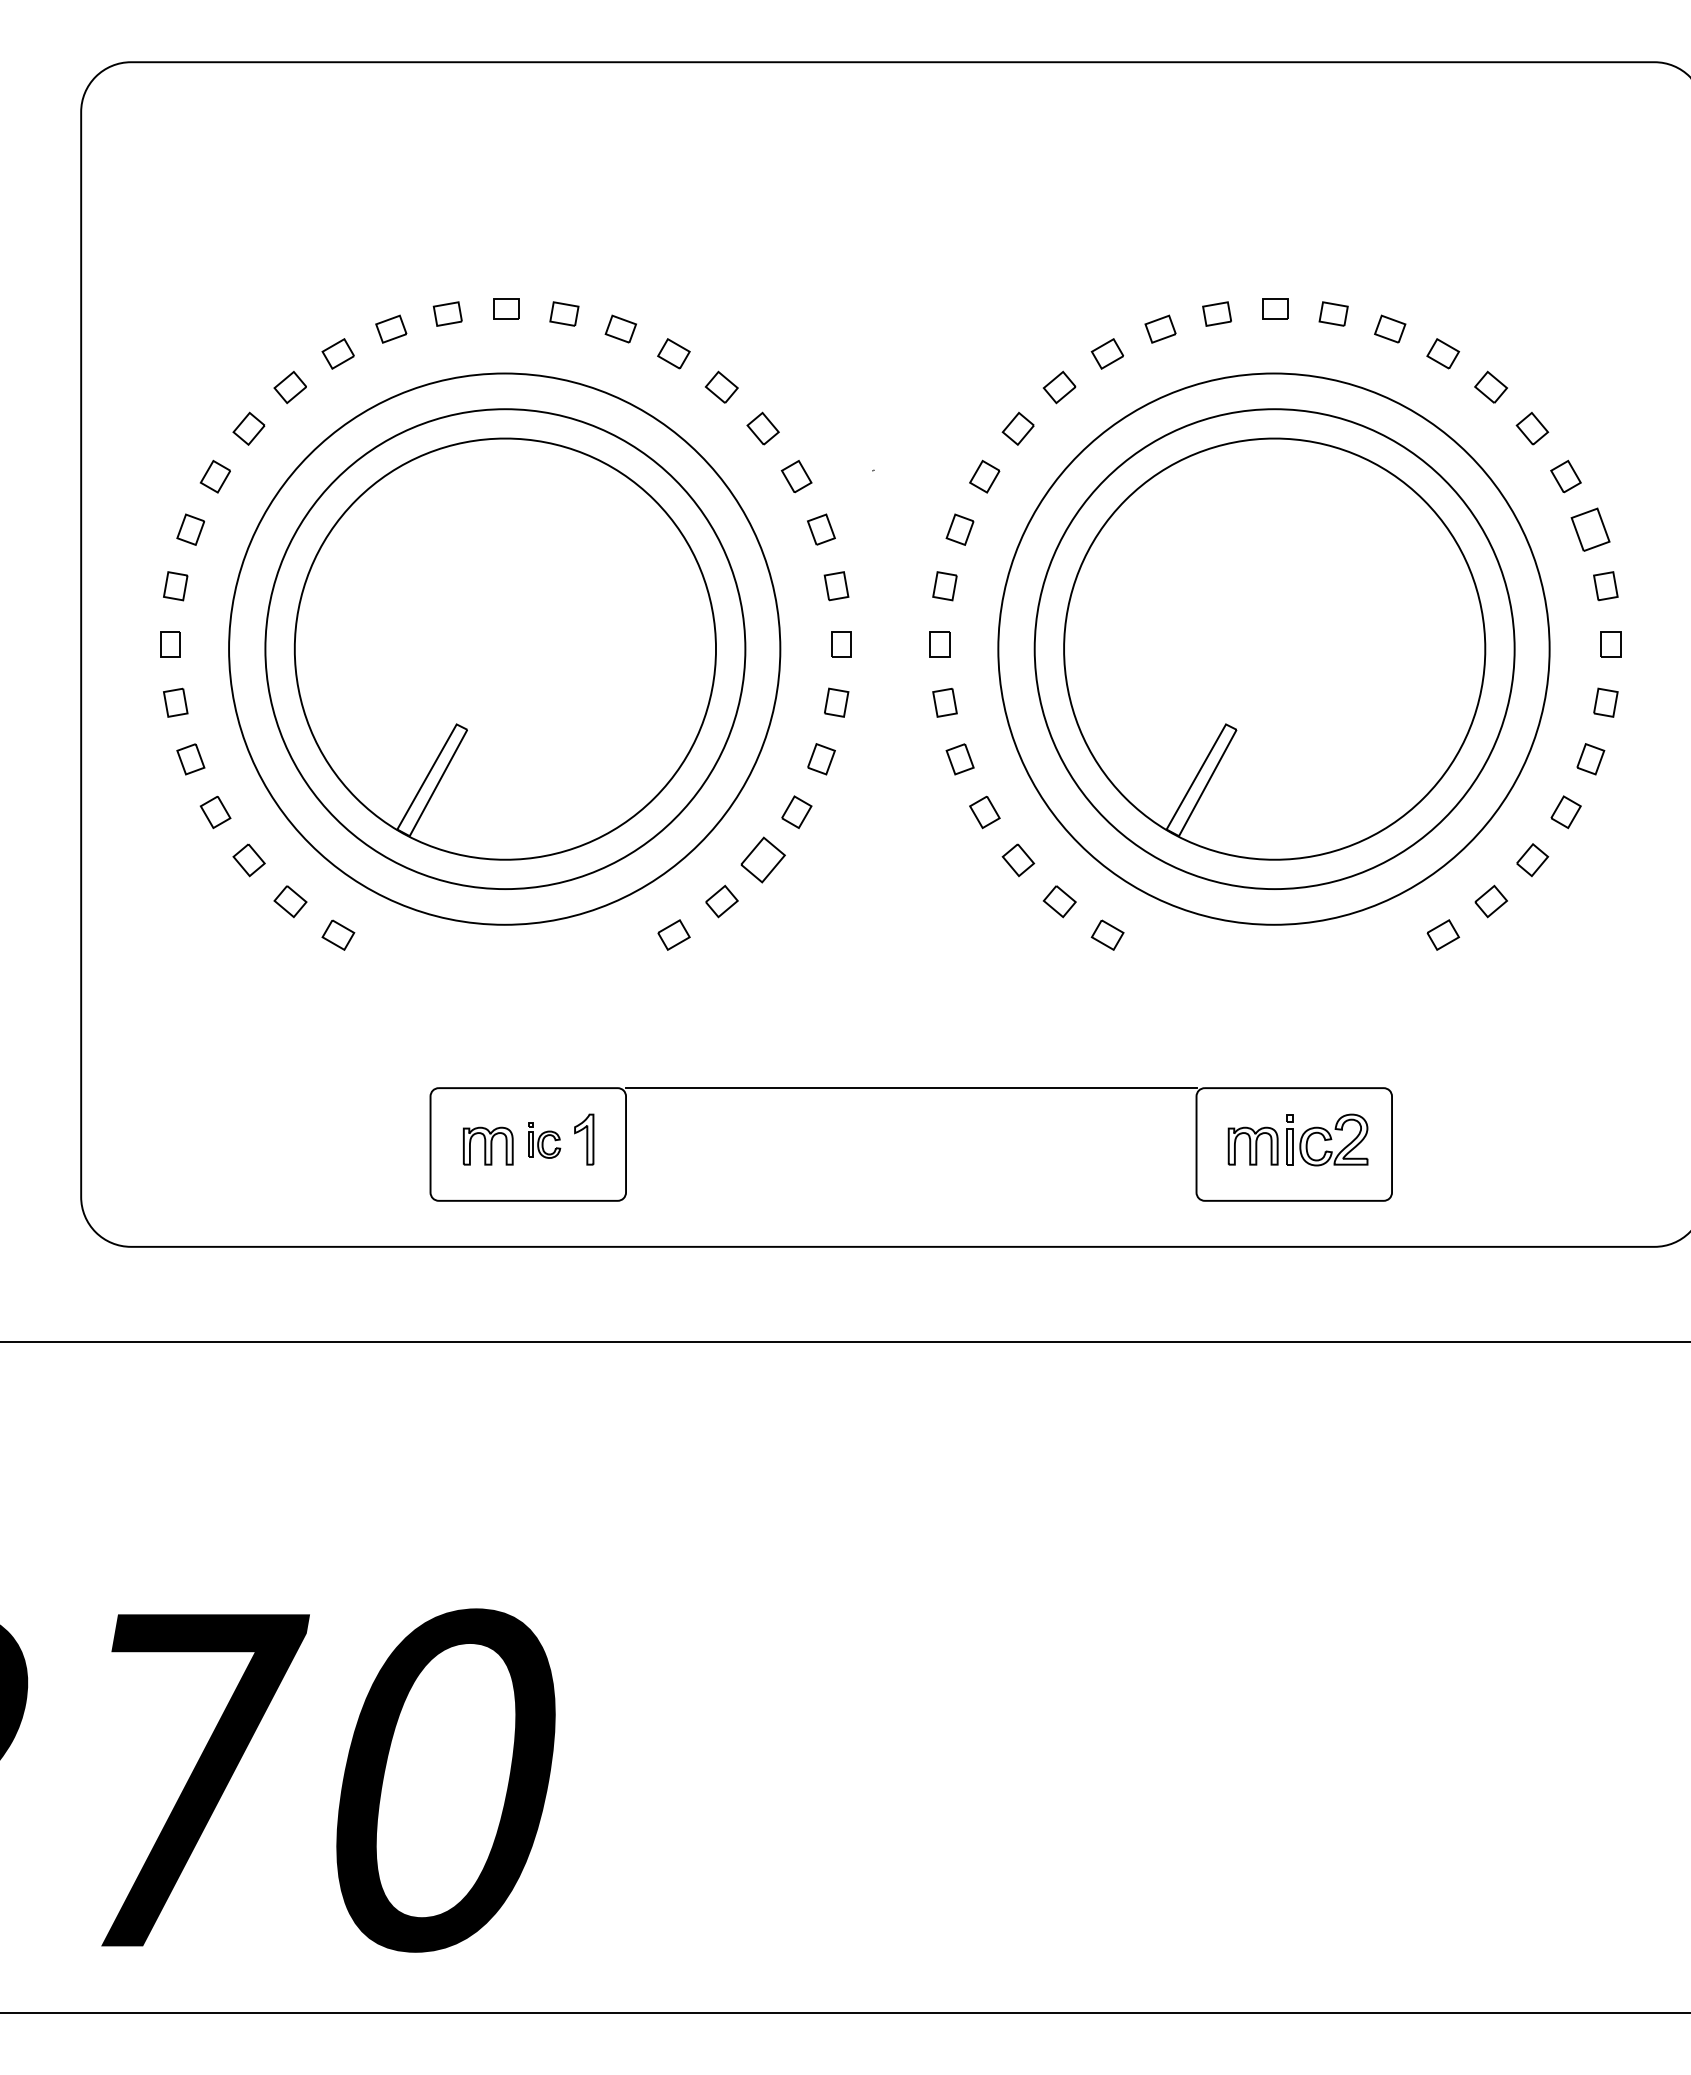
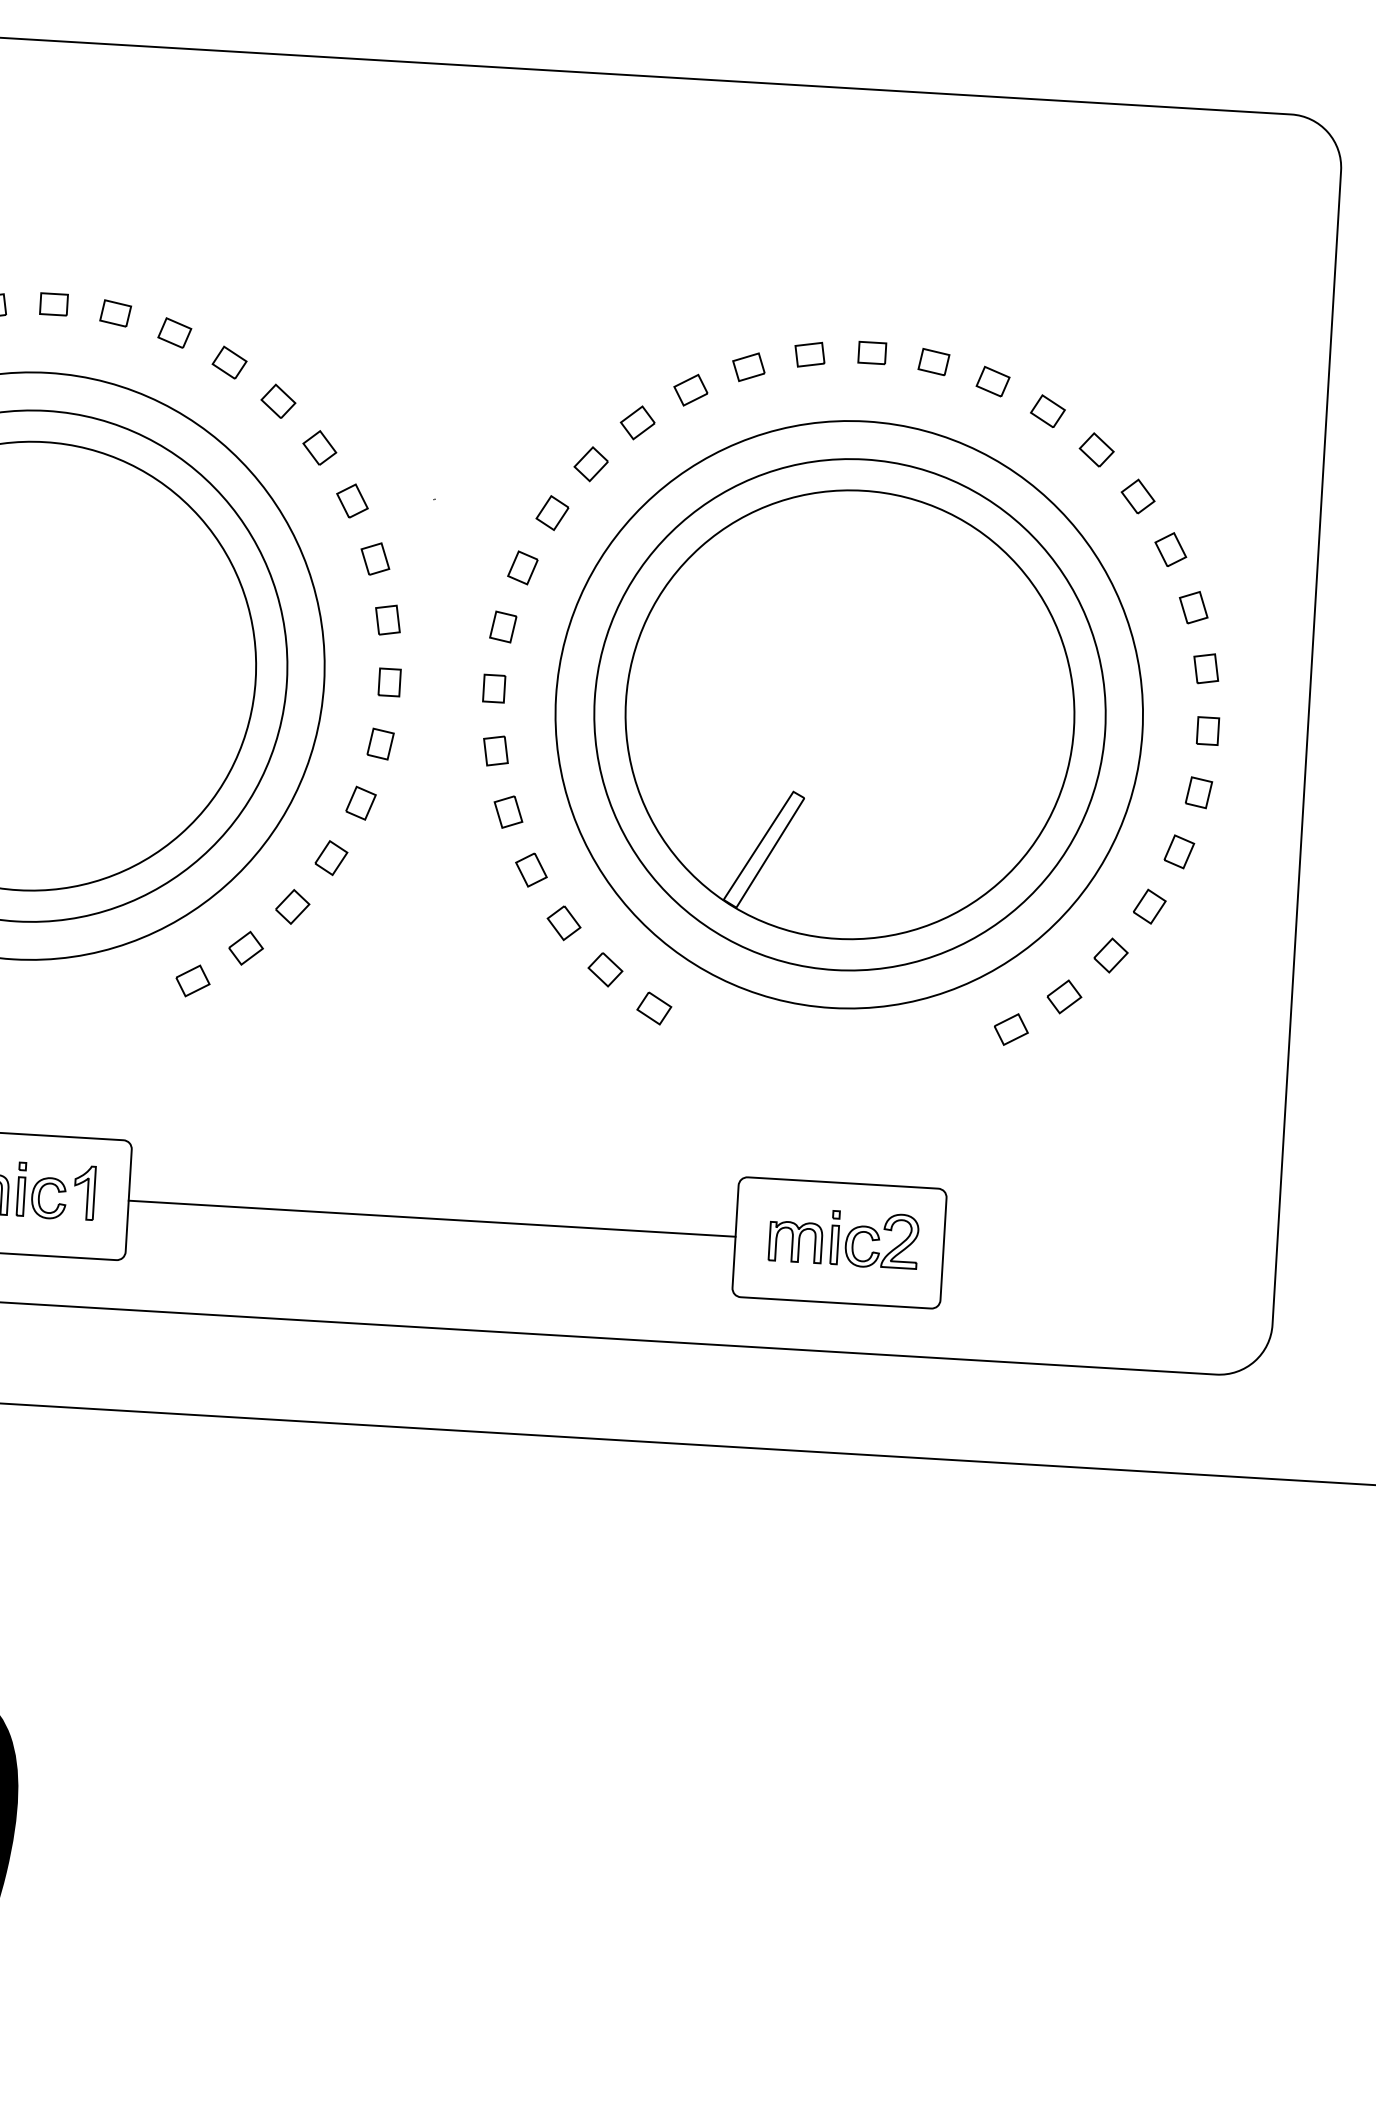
part: (1590, 529) -> (1193, 607), size x0.71
part: (763, 860) -> (292, 907), size x0.71
line: (911, 1088) -> (432, 1218), moved
part: (544, 1140) -> (42, 1191), size x1.43

